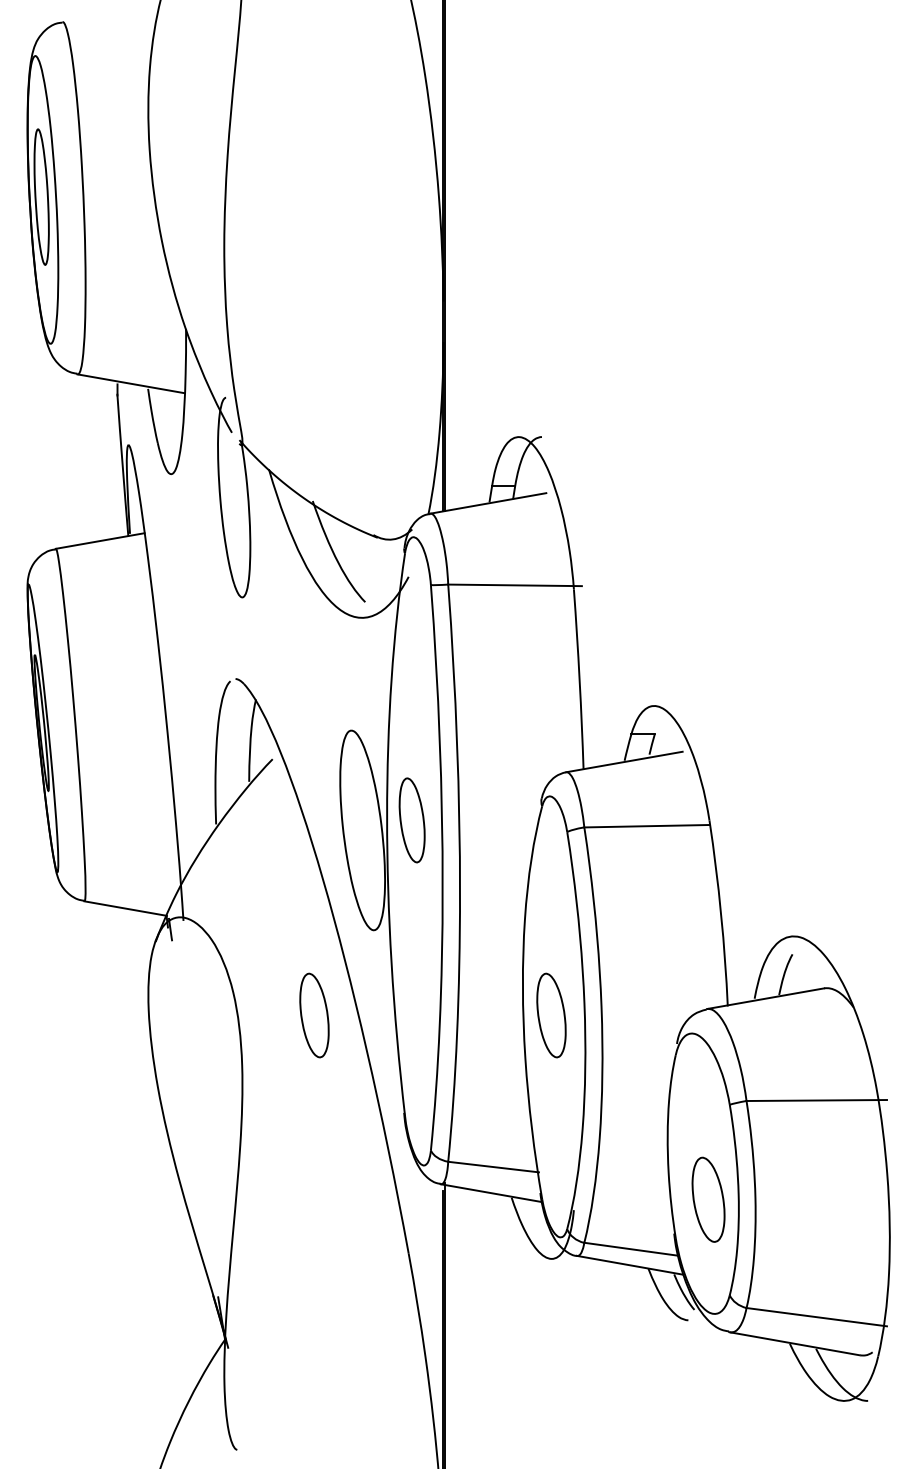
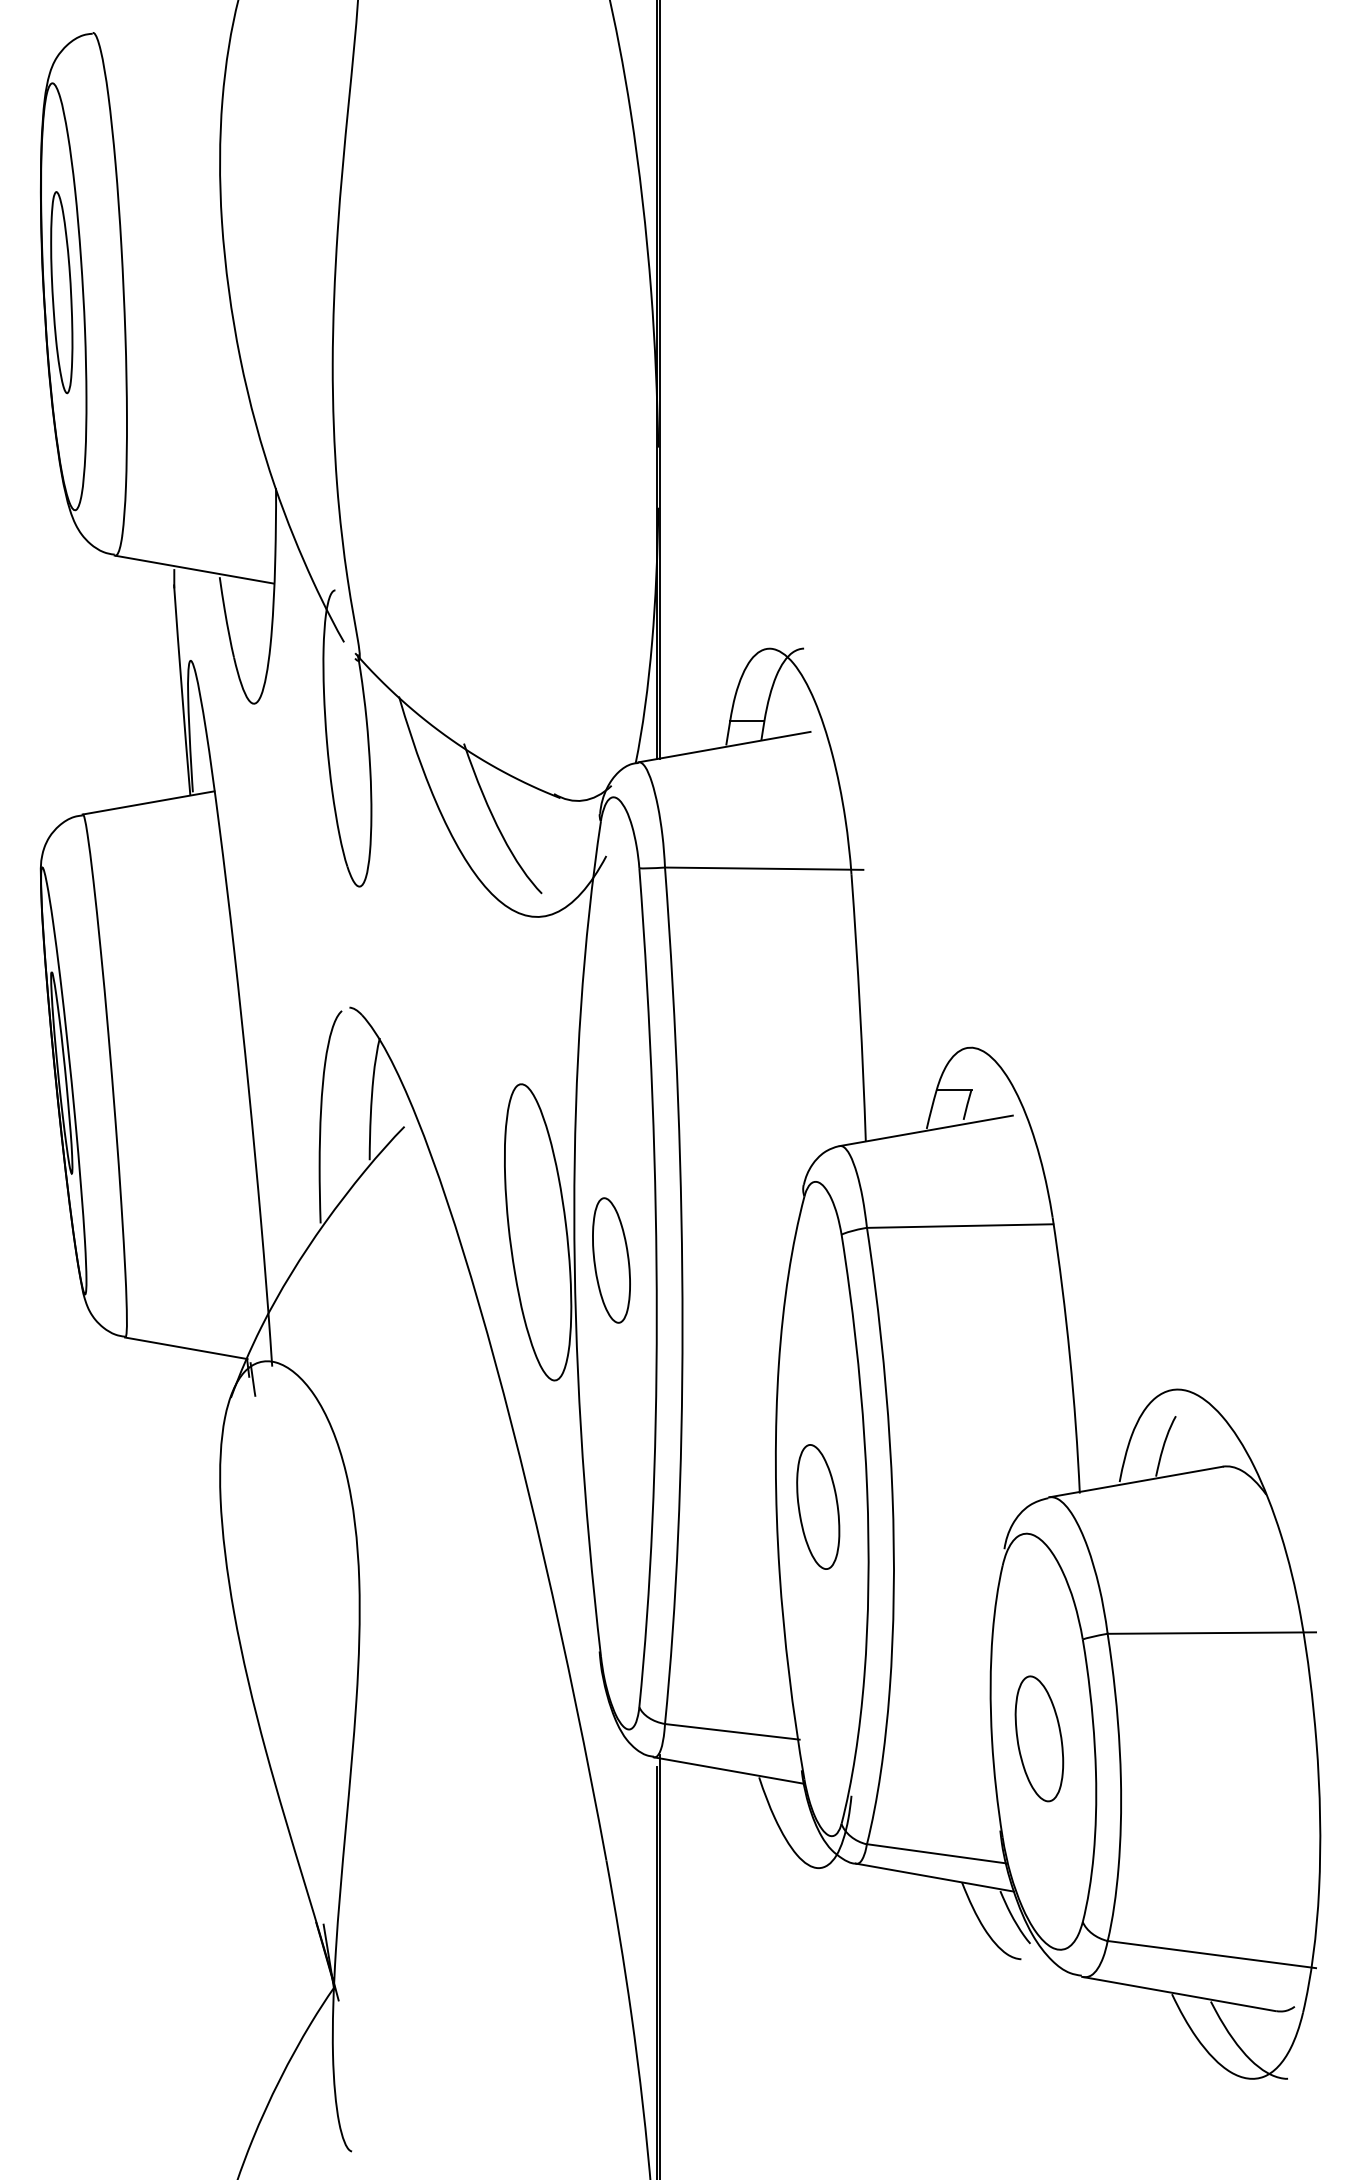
part: (411, 820) -> (610, 1260), moved
part: (314, 1015) -> (466, 1506), removed
part: (708, 1199) -> (1039, 1738), moved

